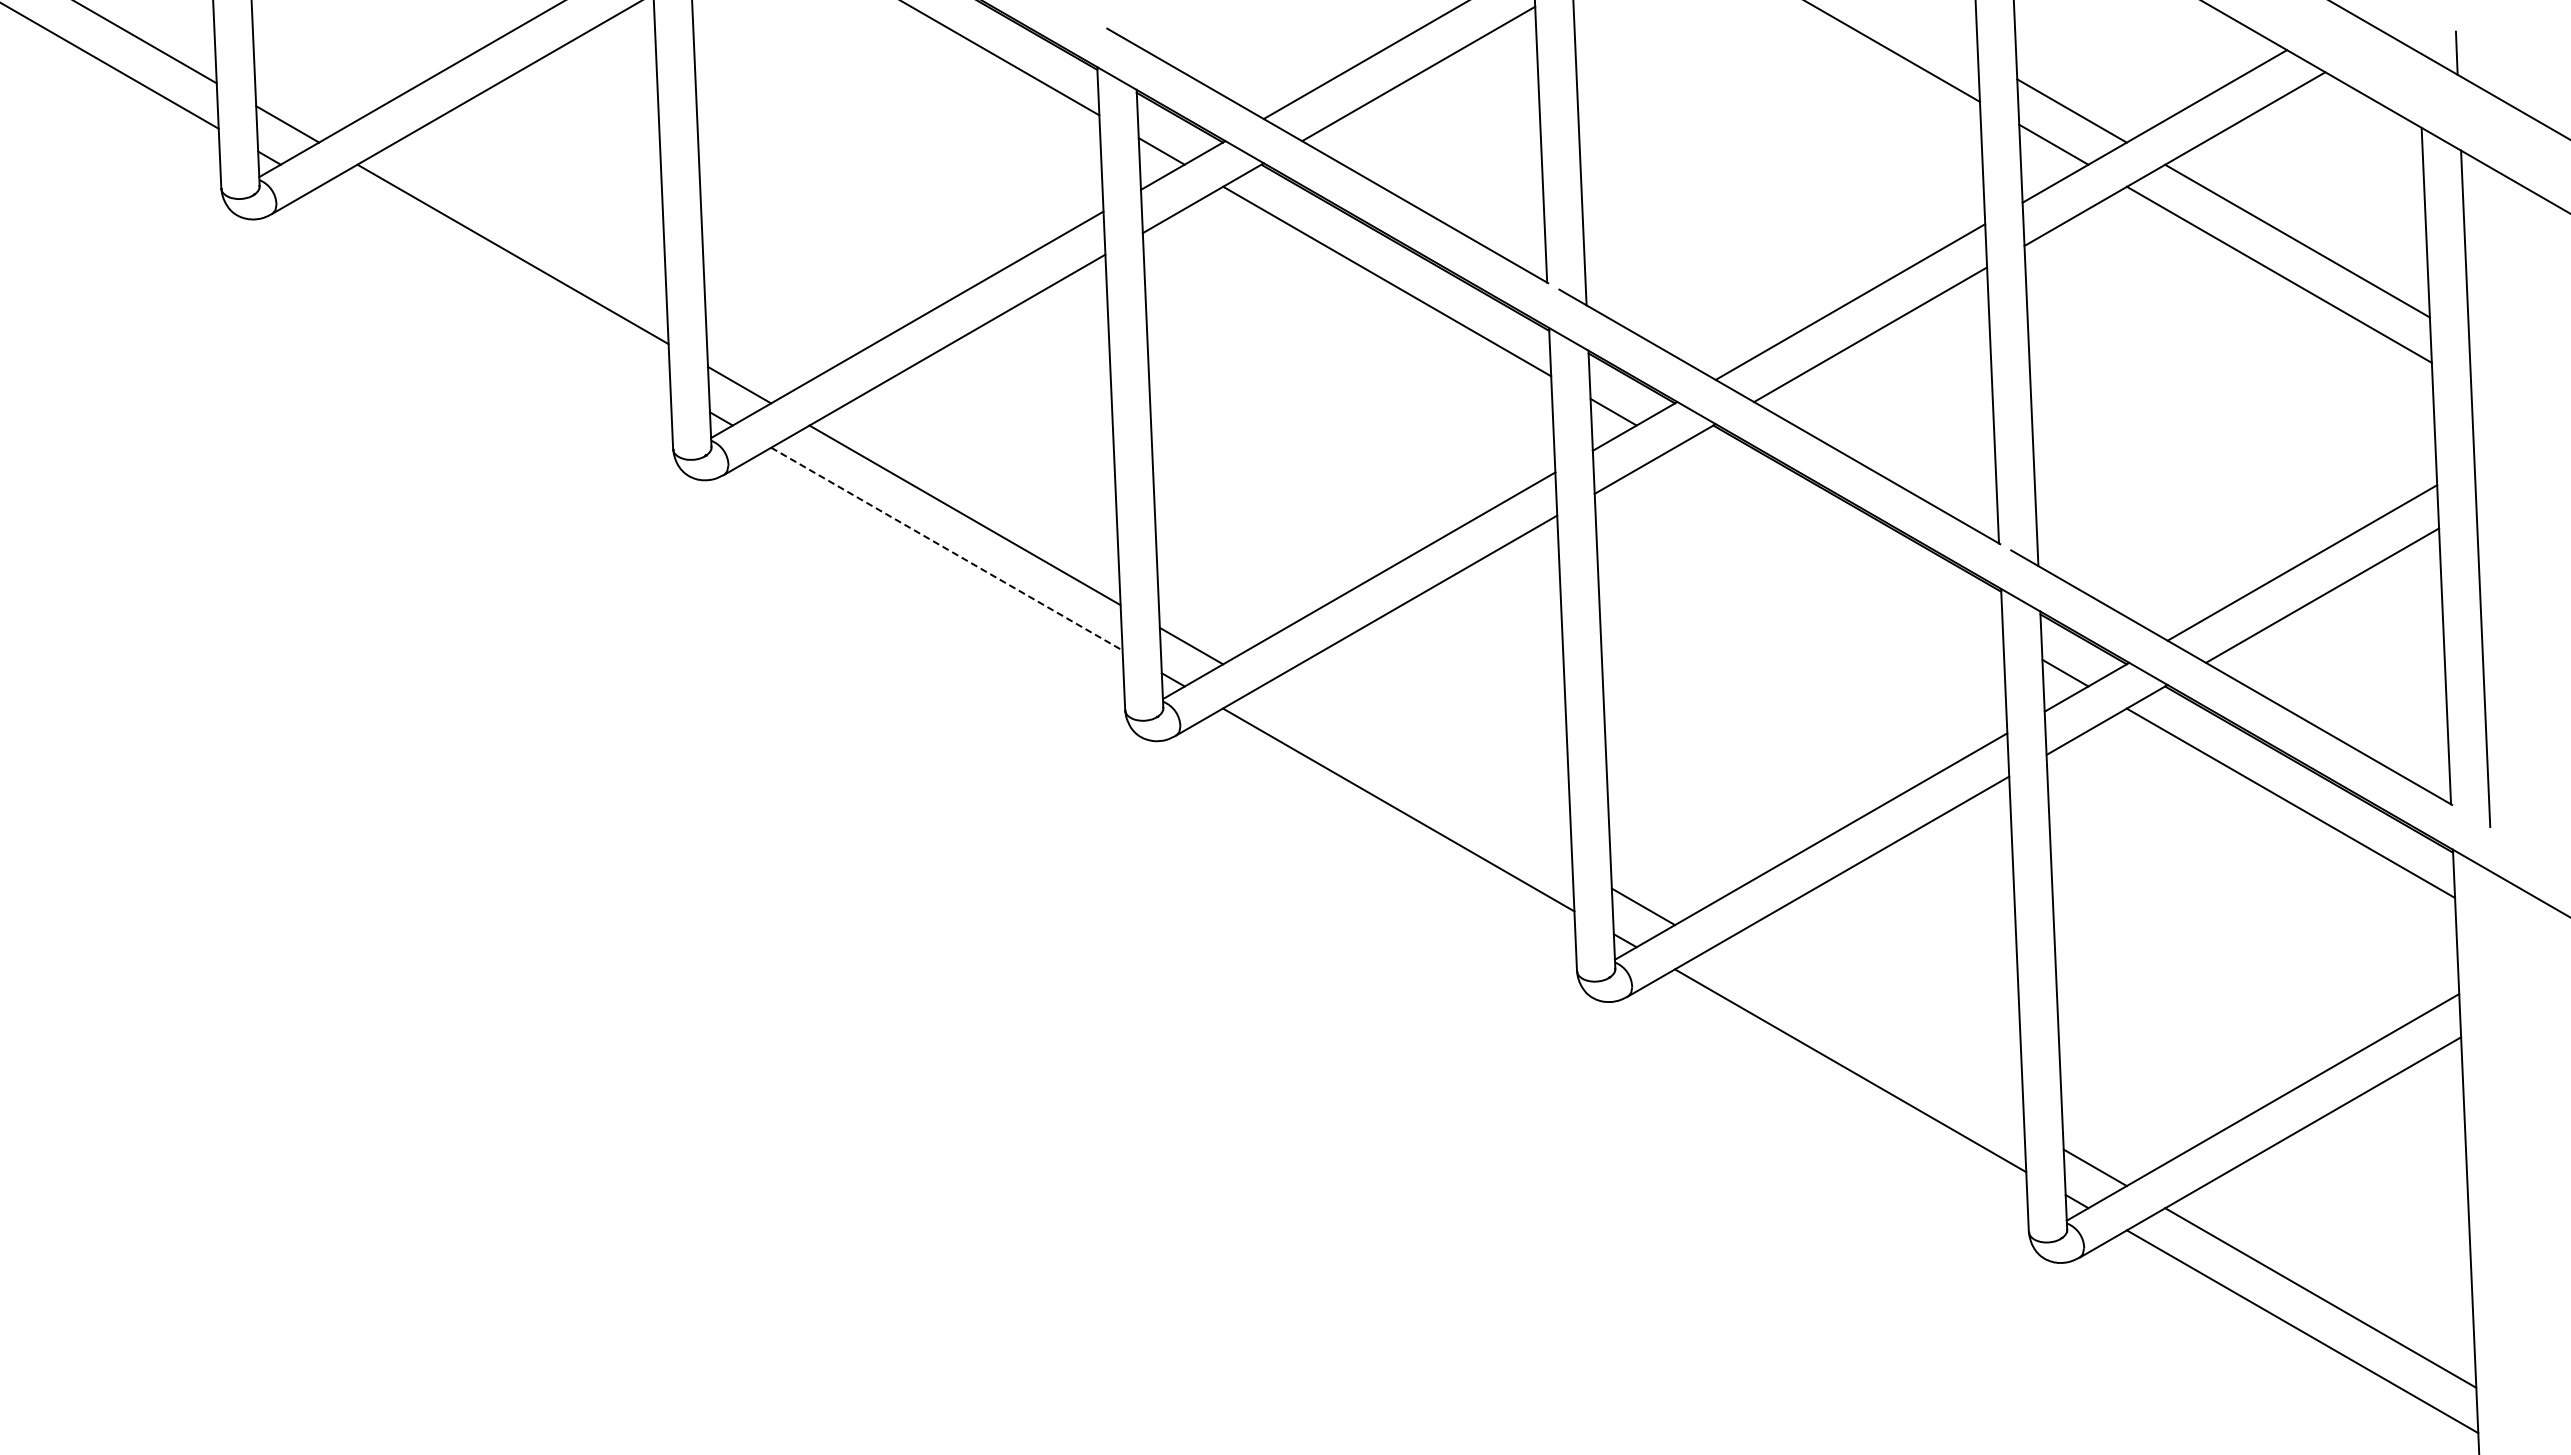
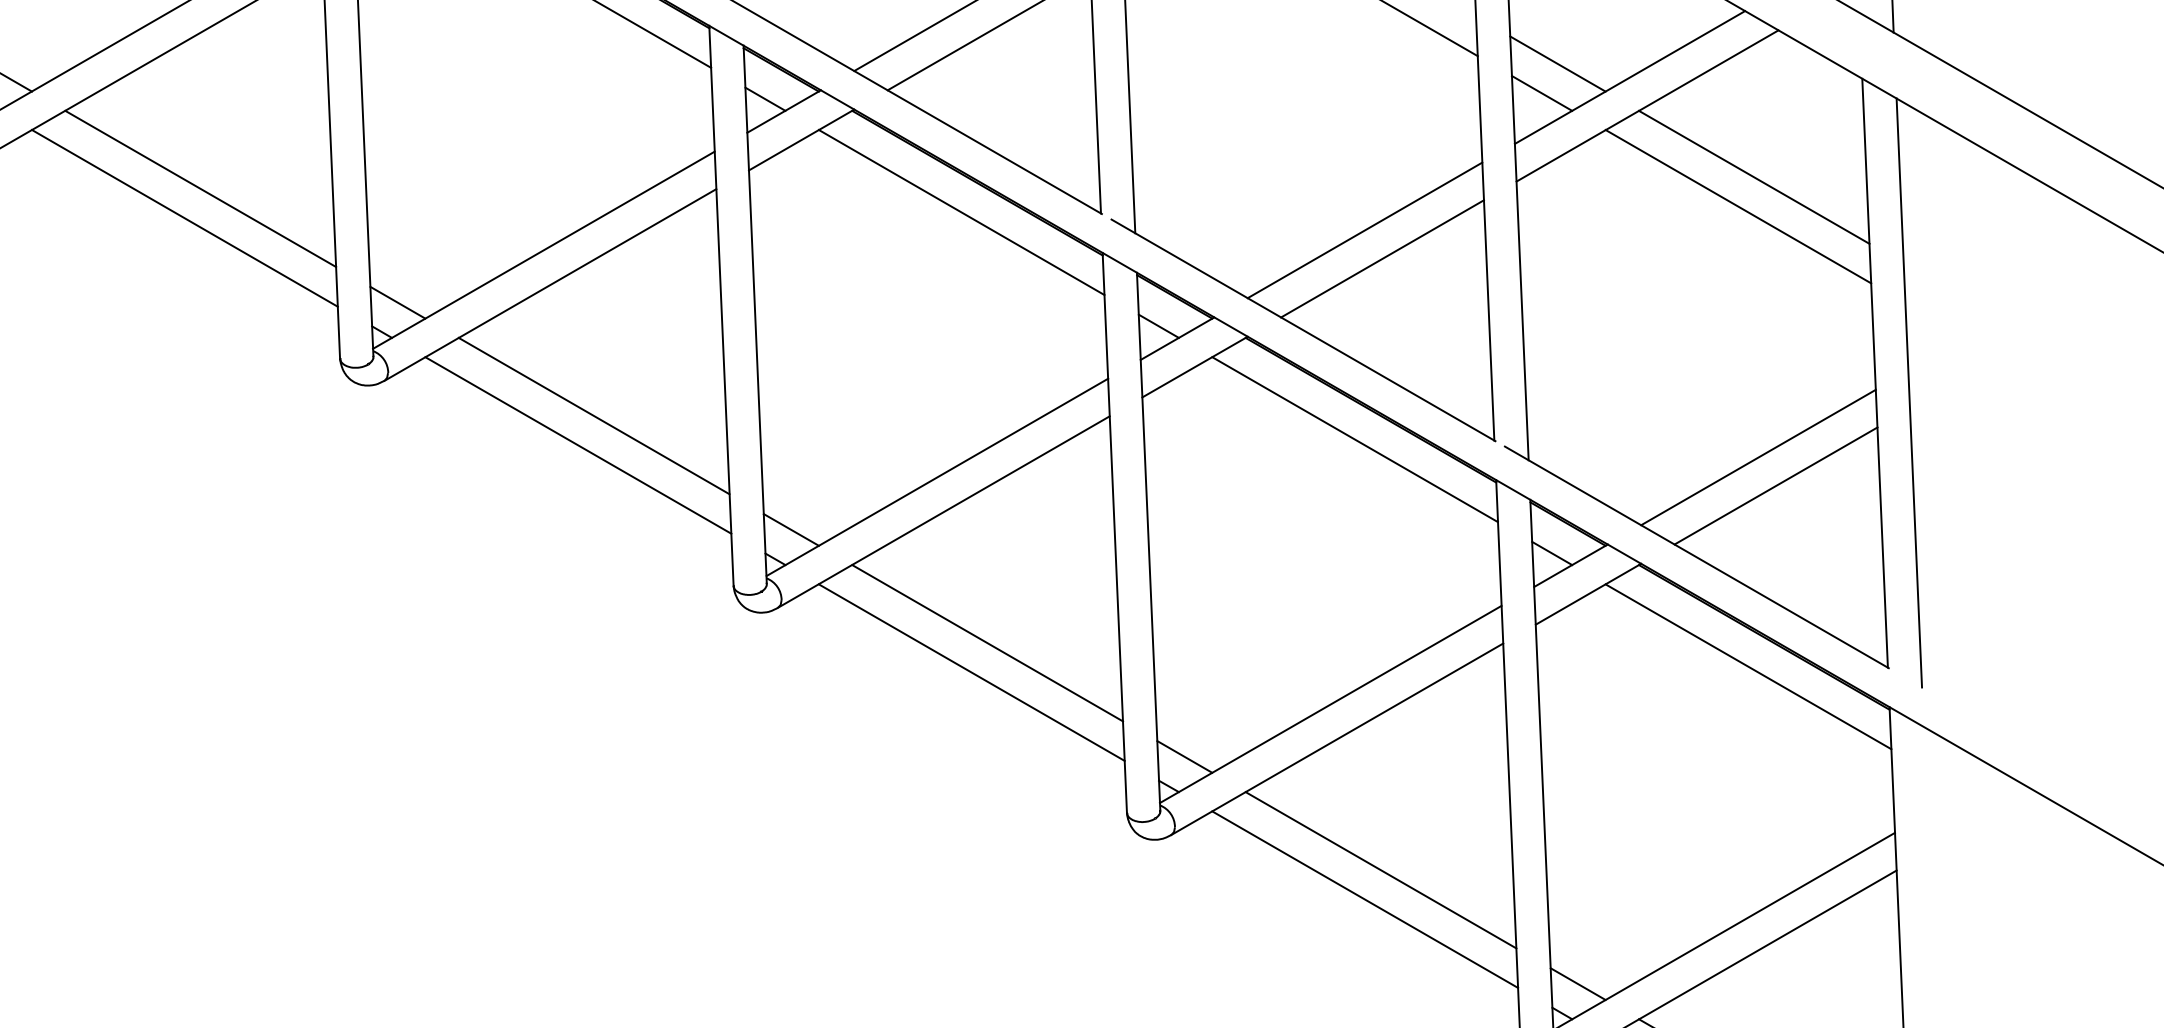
line: (494, 287) -> (184, 217), added
line: (1839, 542) -> (1355, 439), added
line: (946, 549) -> (578, 445), dashed -> solid
line: (1416, 776) -> (987, 643), added
line: (1868, 1036) -> (1380, 869), added

